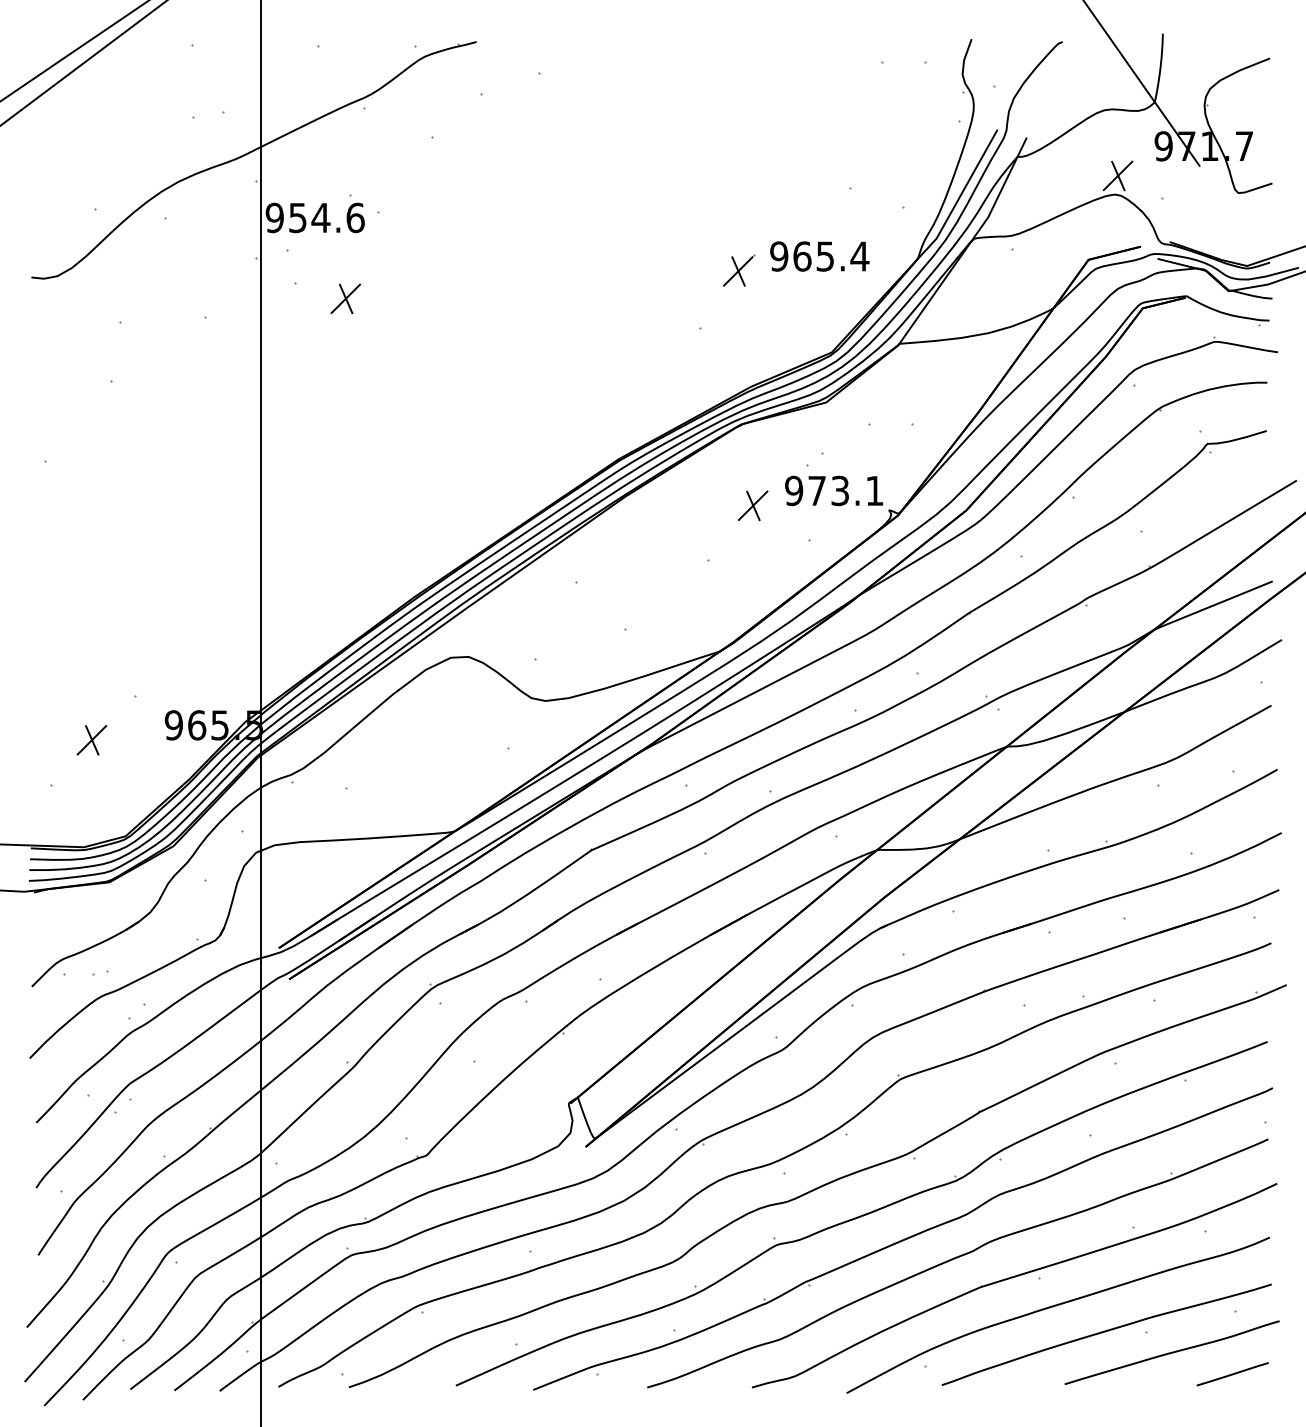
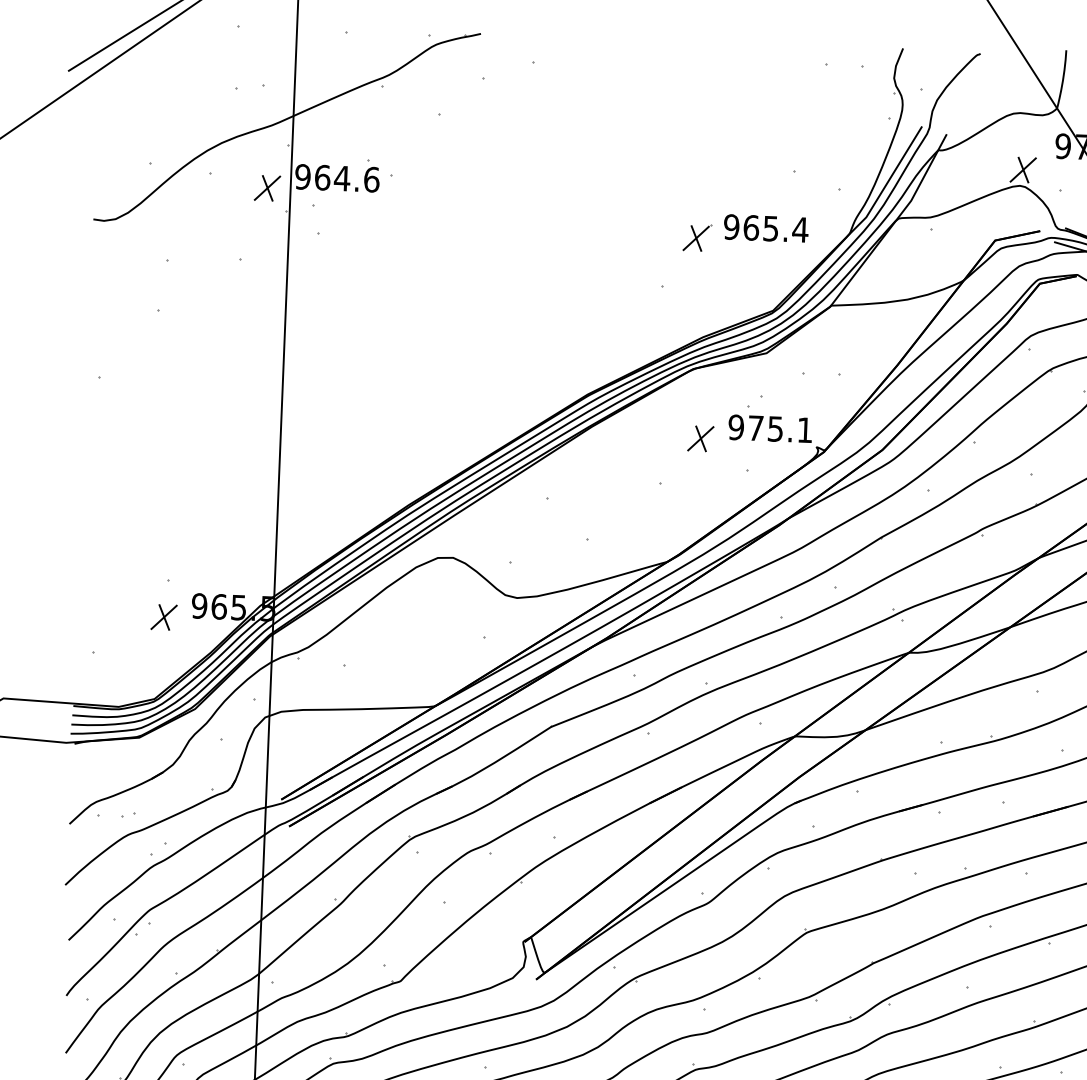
text: (298, 217) -> (323, 177), 954.6 -> 964.6
part: (345, 298) -> (267, 187), moved
text: (840, 490) -> (775, 428), 973.1 -> 975.1
part: (91, 740) -> (163, 617), moved

